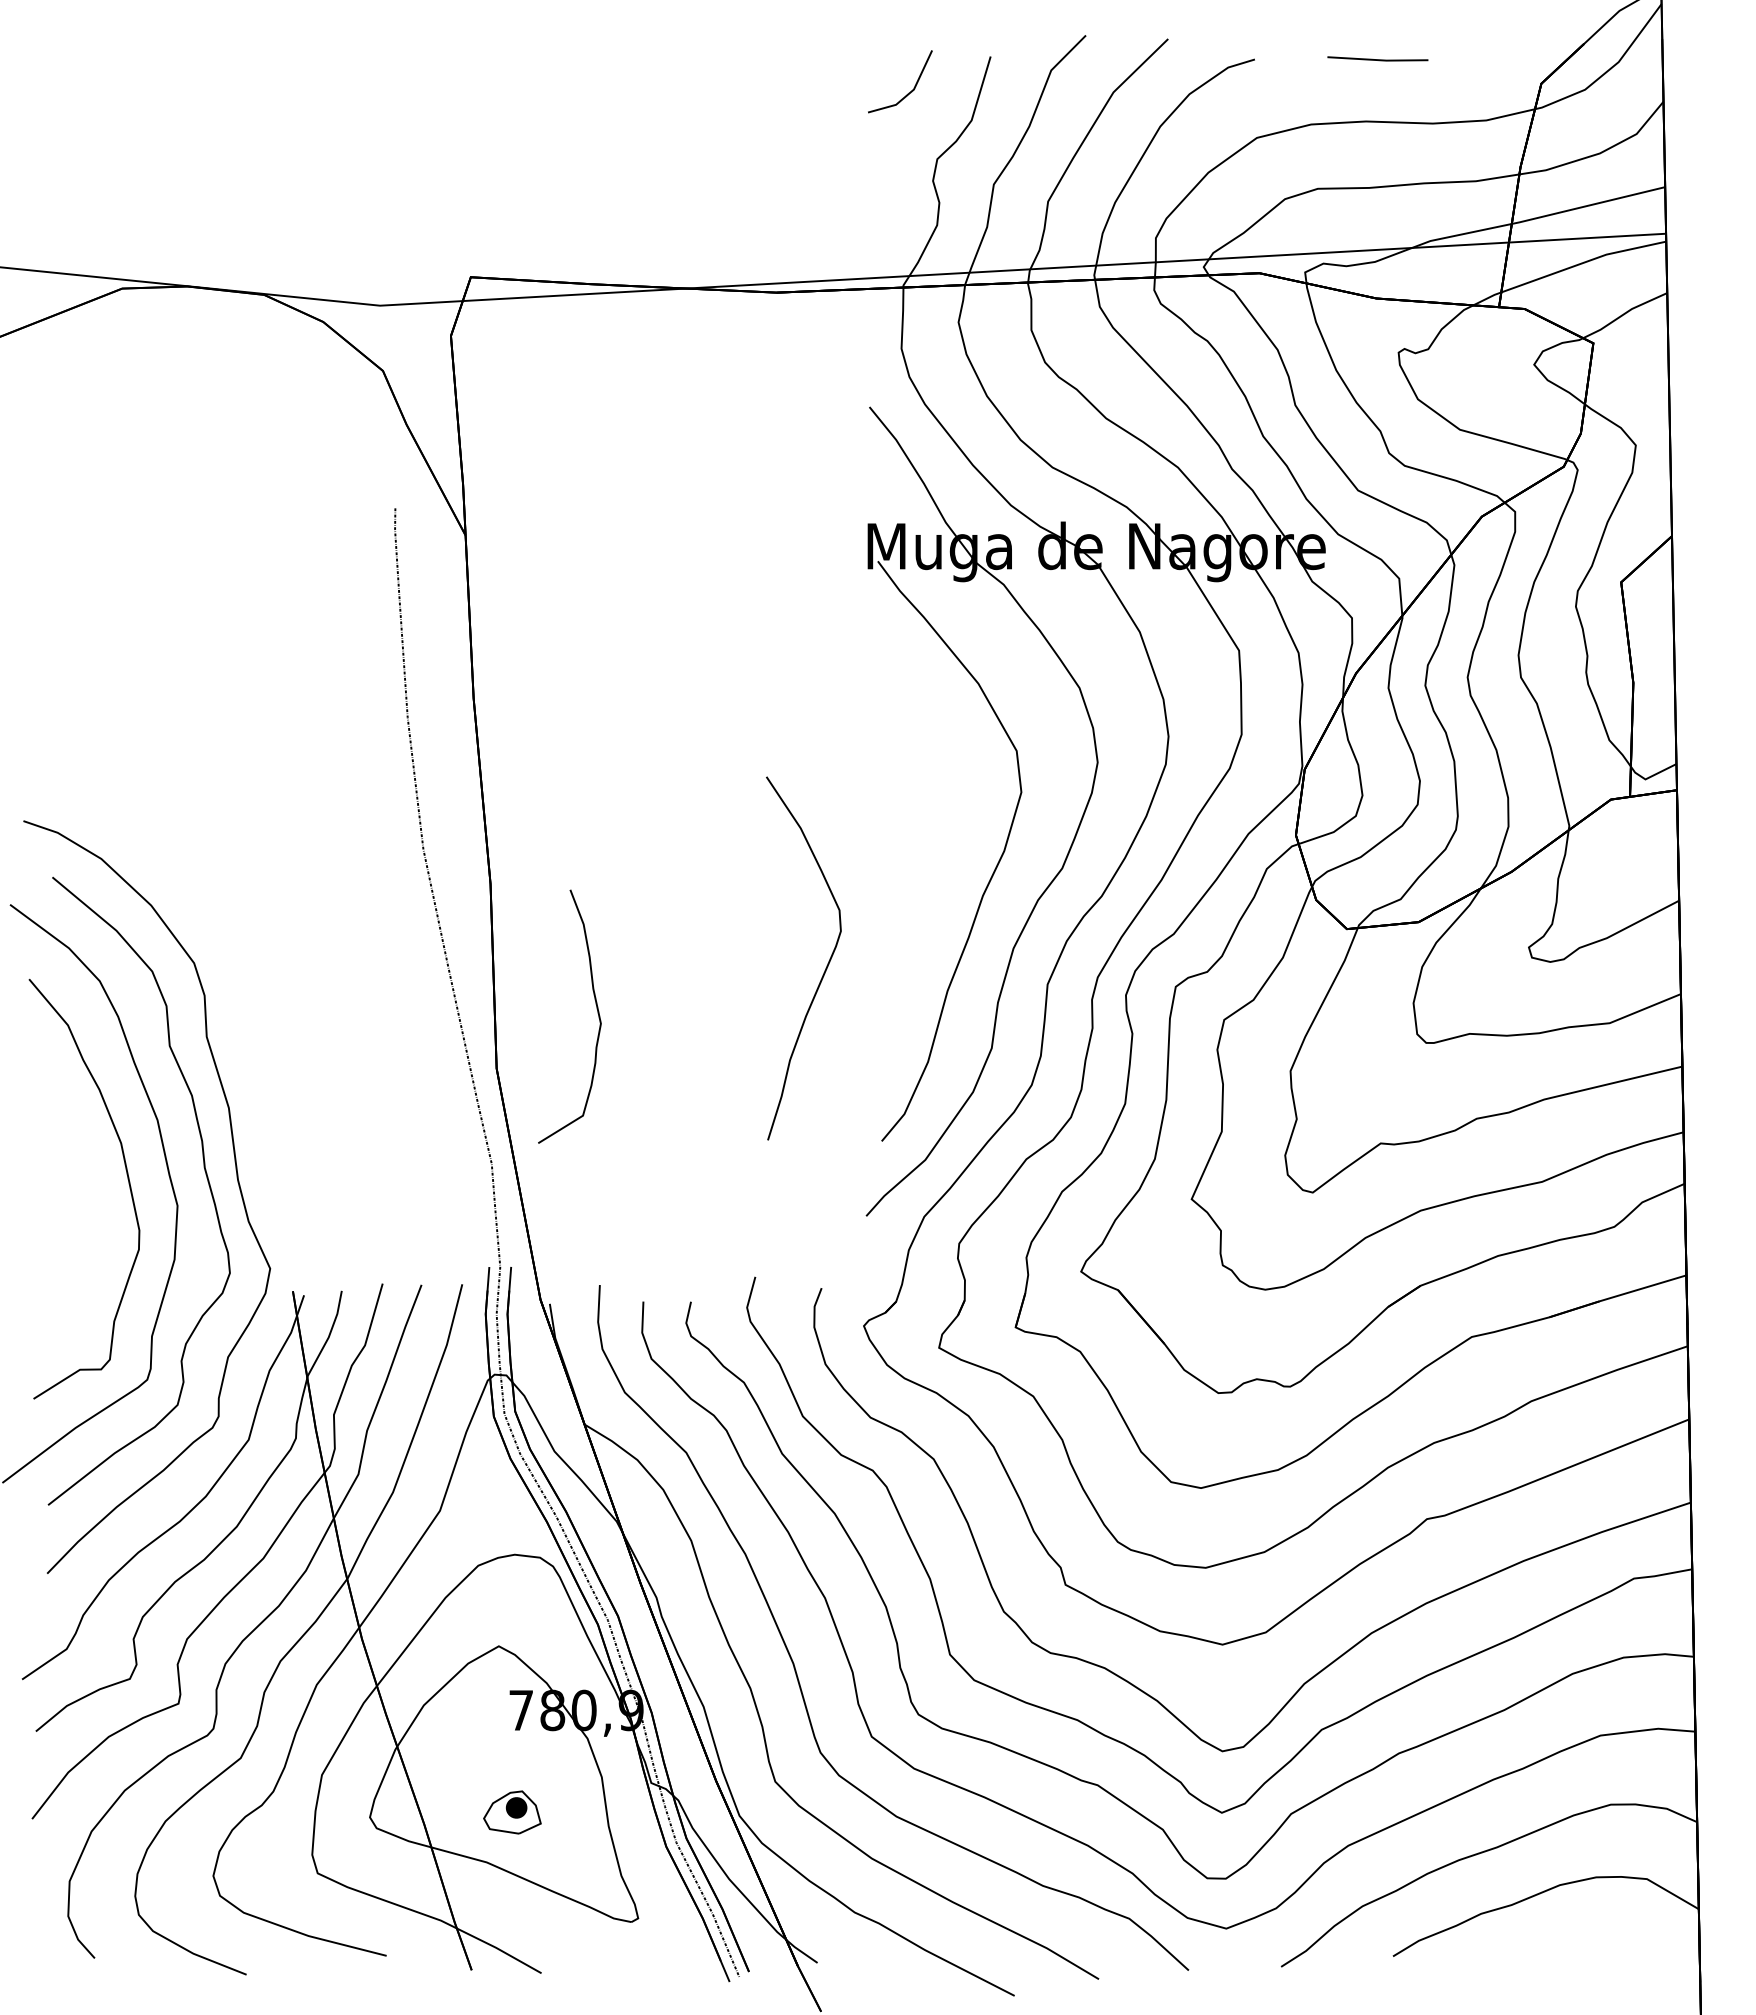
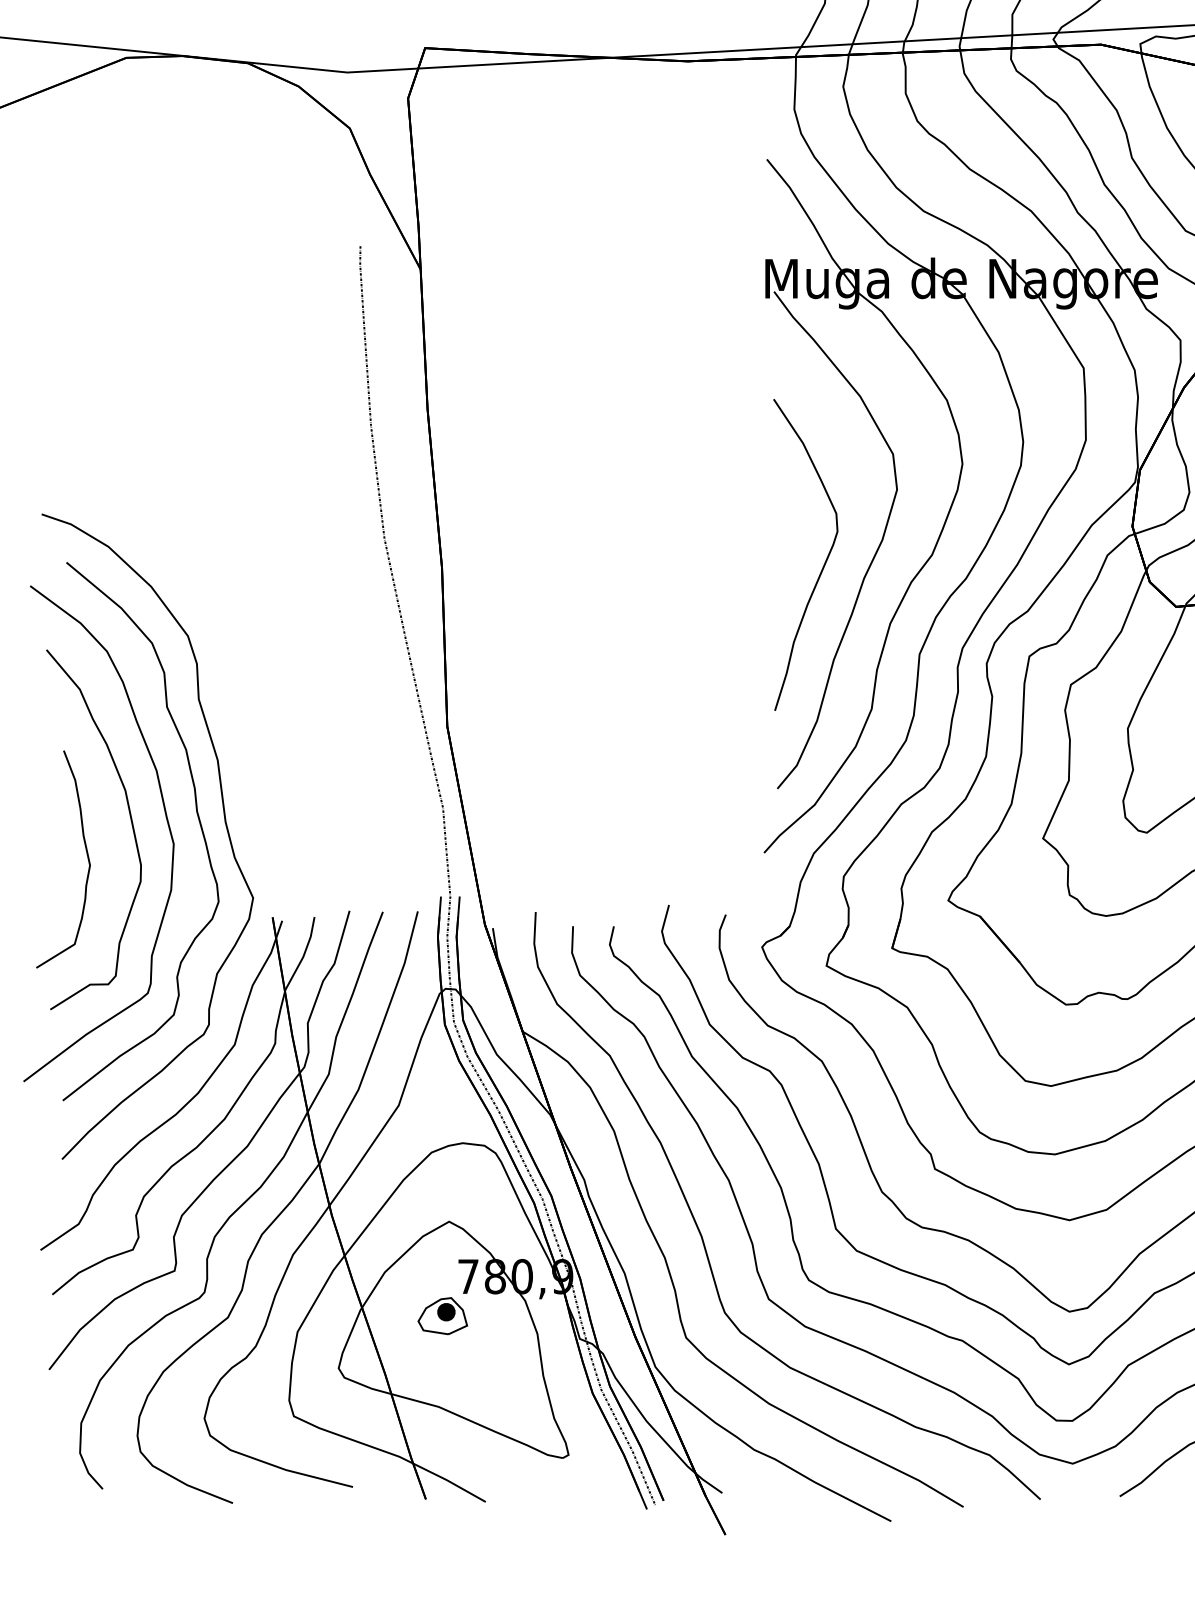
curve: (826, 965) -> (825, 560), moved
part: (596, 1009) -> (86, 853), moved
part: (512, 1812) -> (442, 1316), moved

